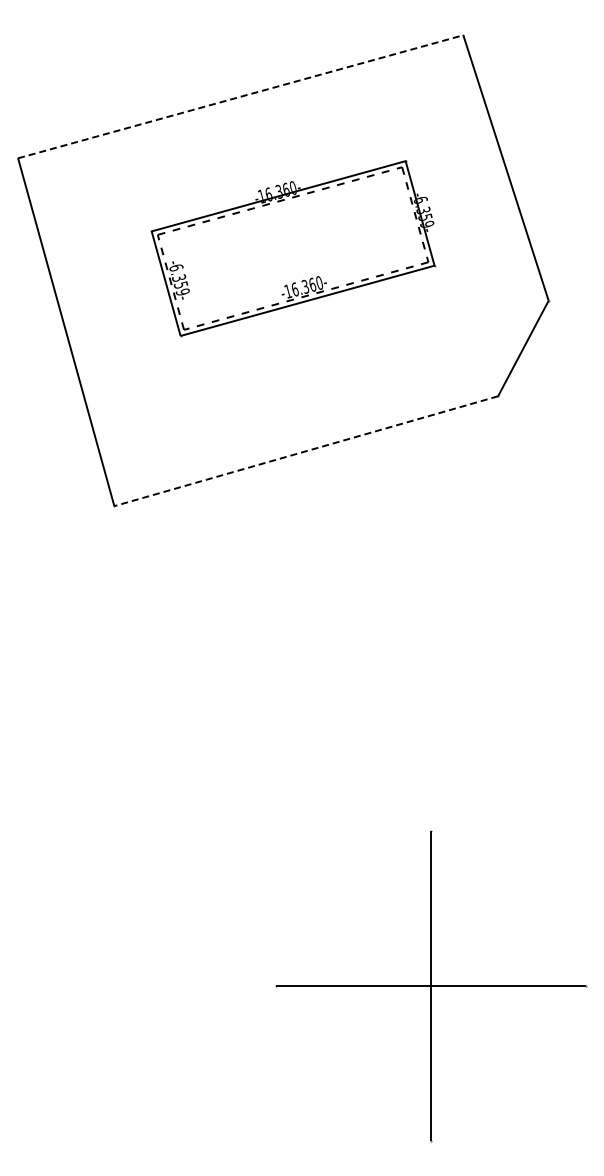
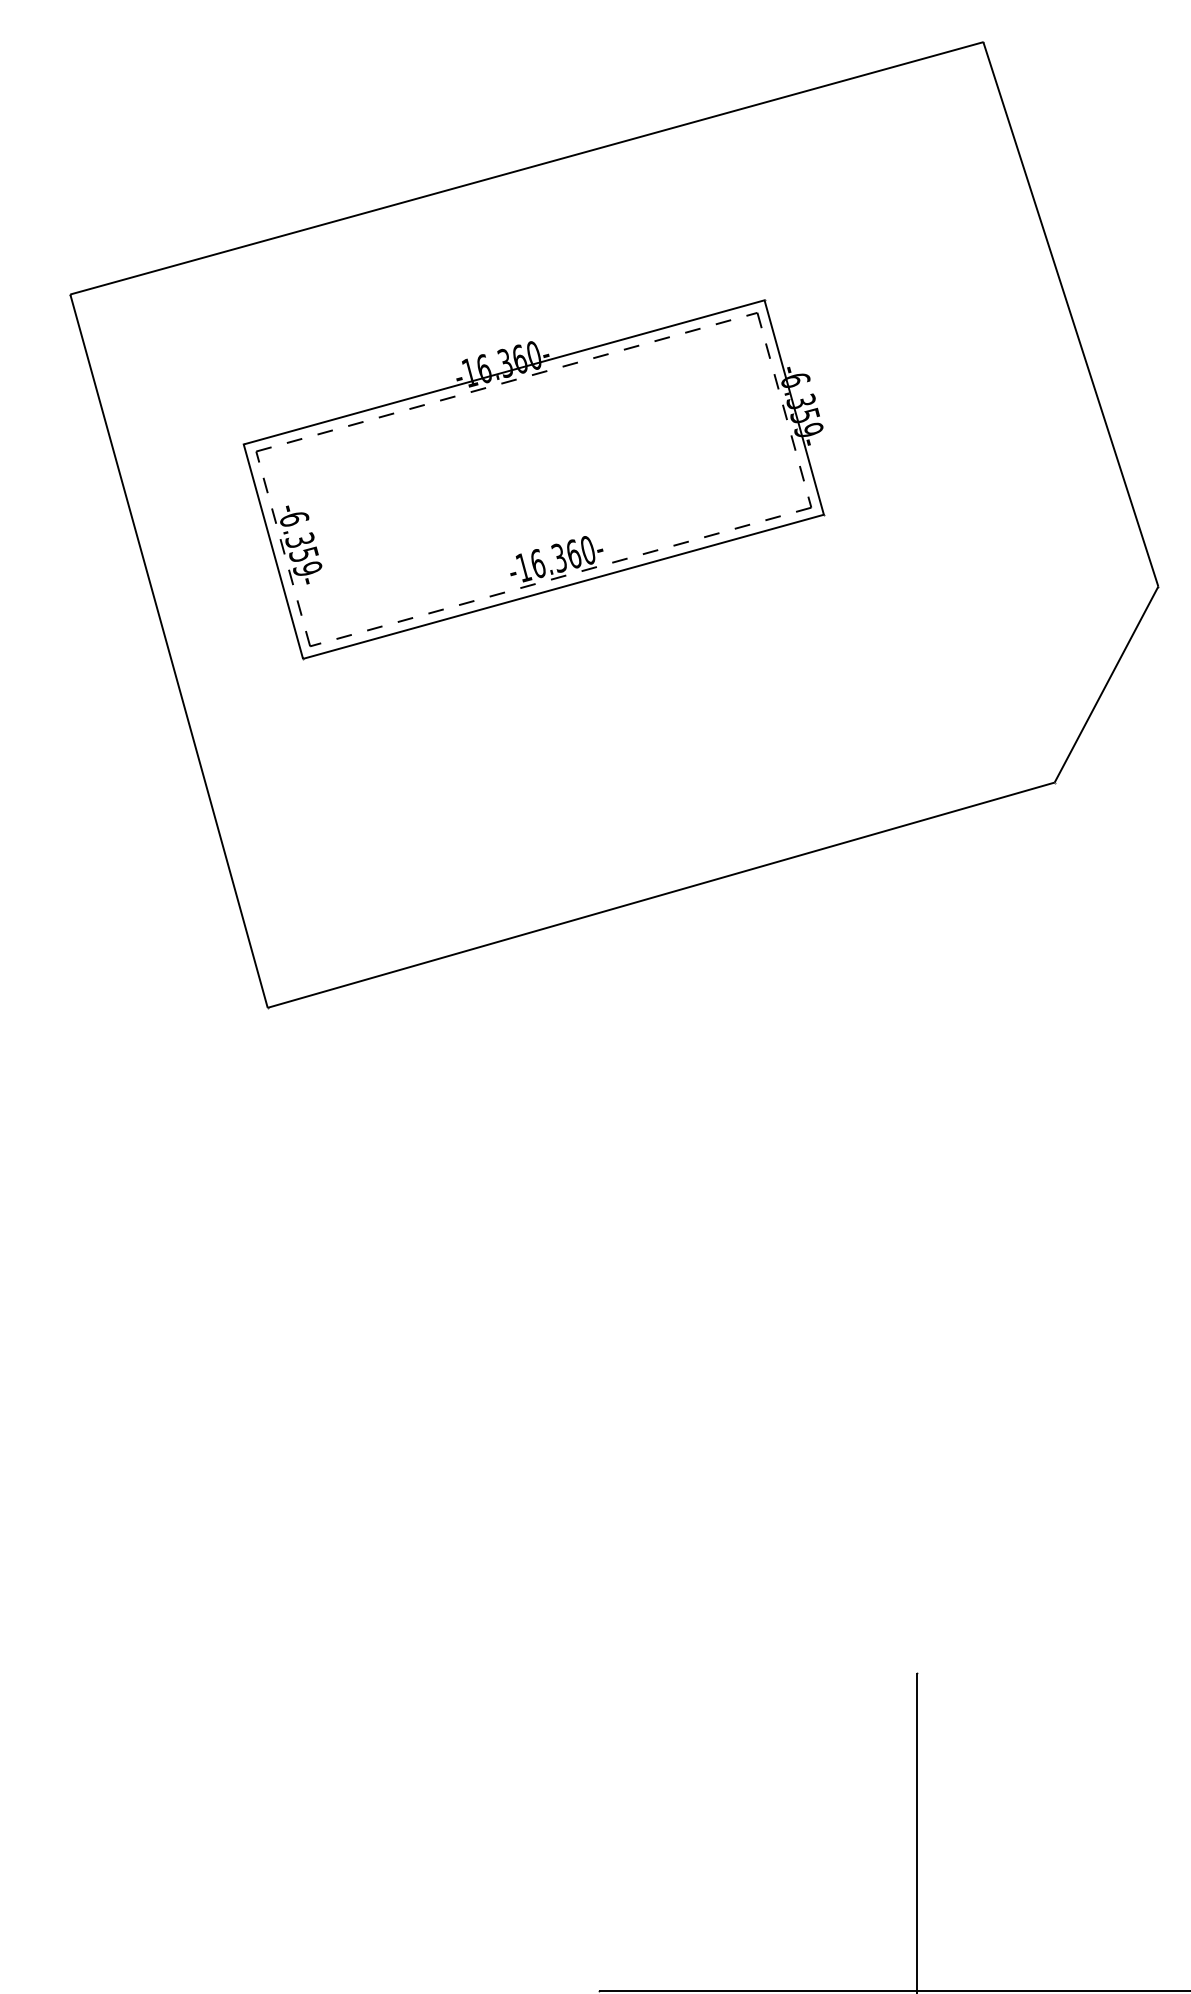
line: (240, 96) -> (526, 167), dashed -> solid
part: (293, 248) -> (534, 479), moved
line: (306, 451) -> (661, 895), dashed -> solid

